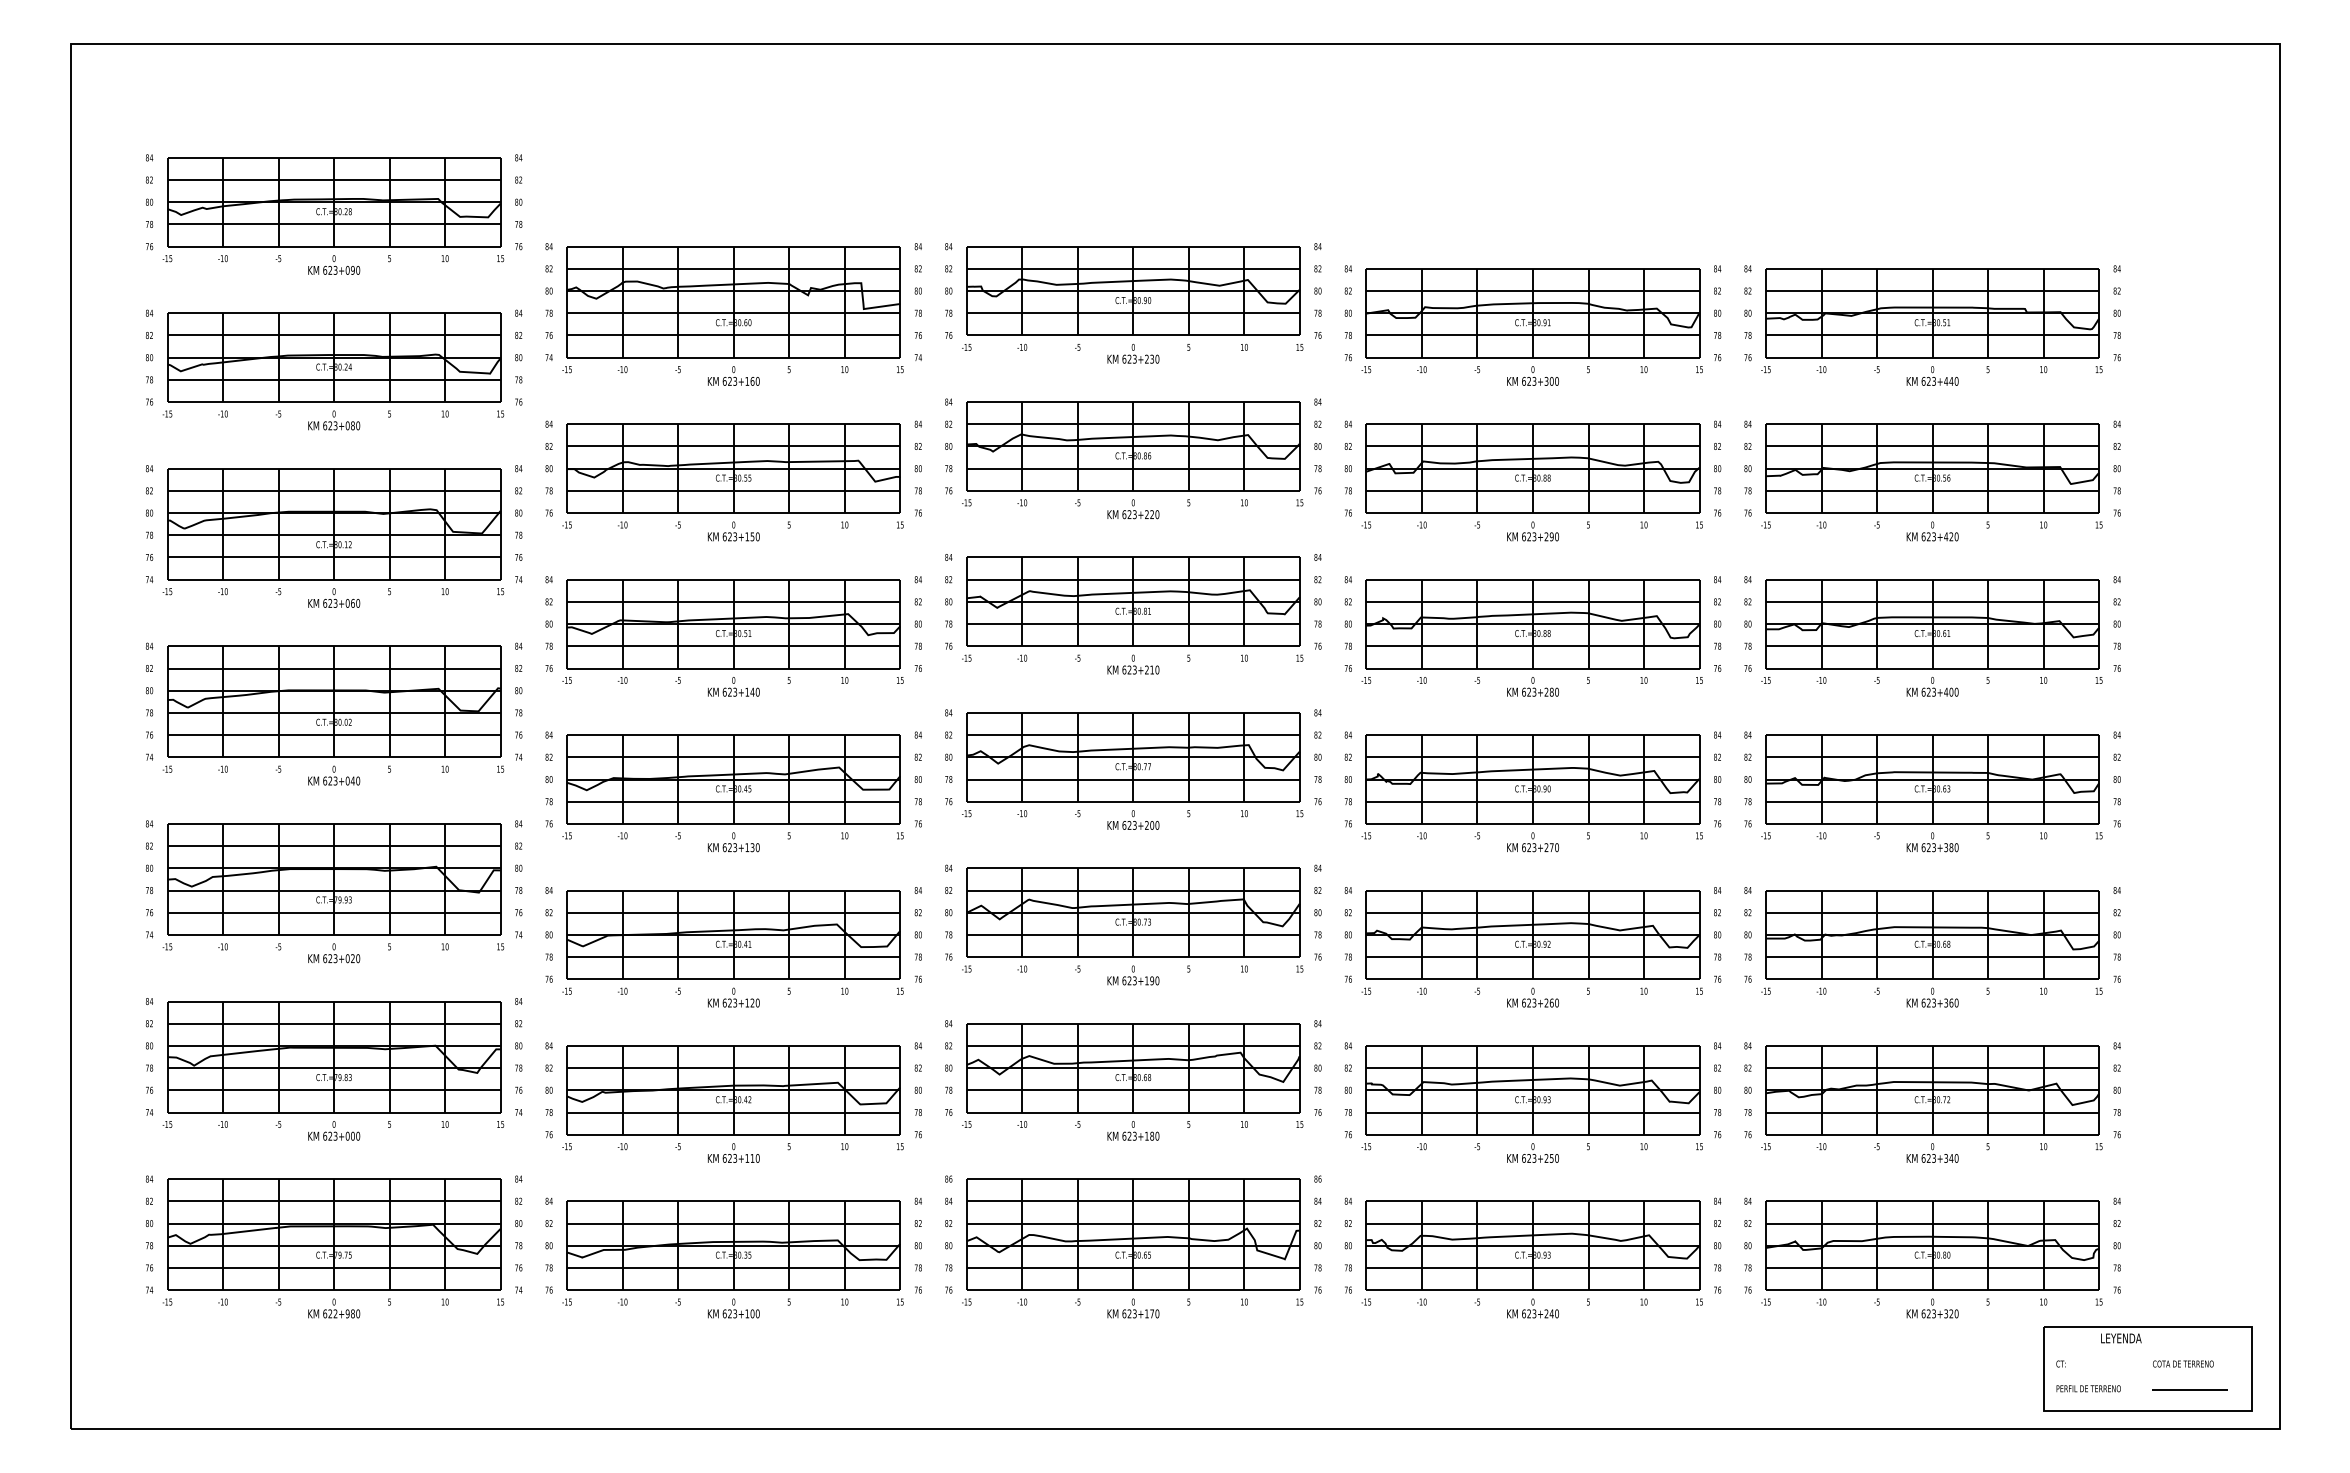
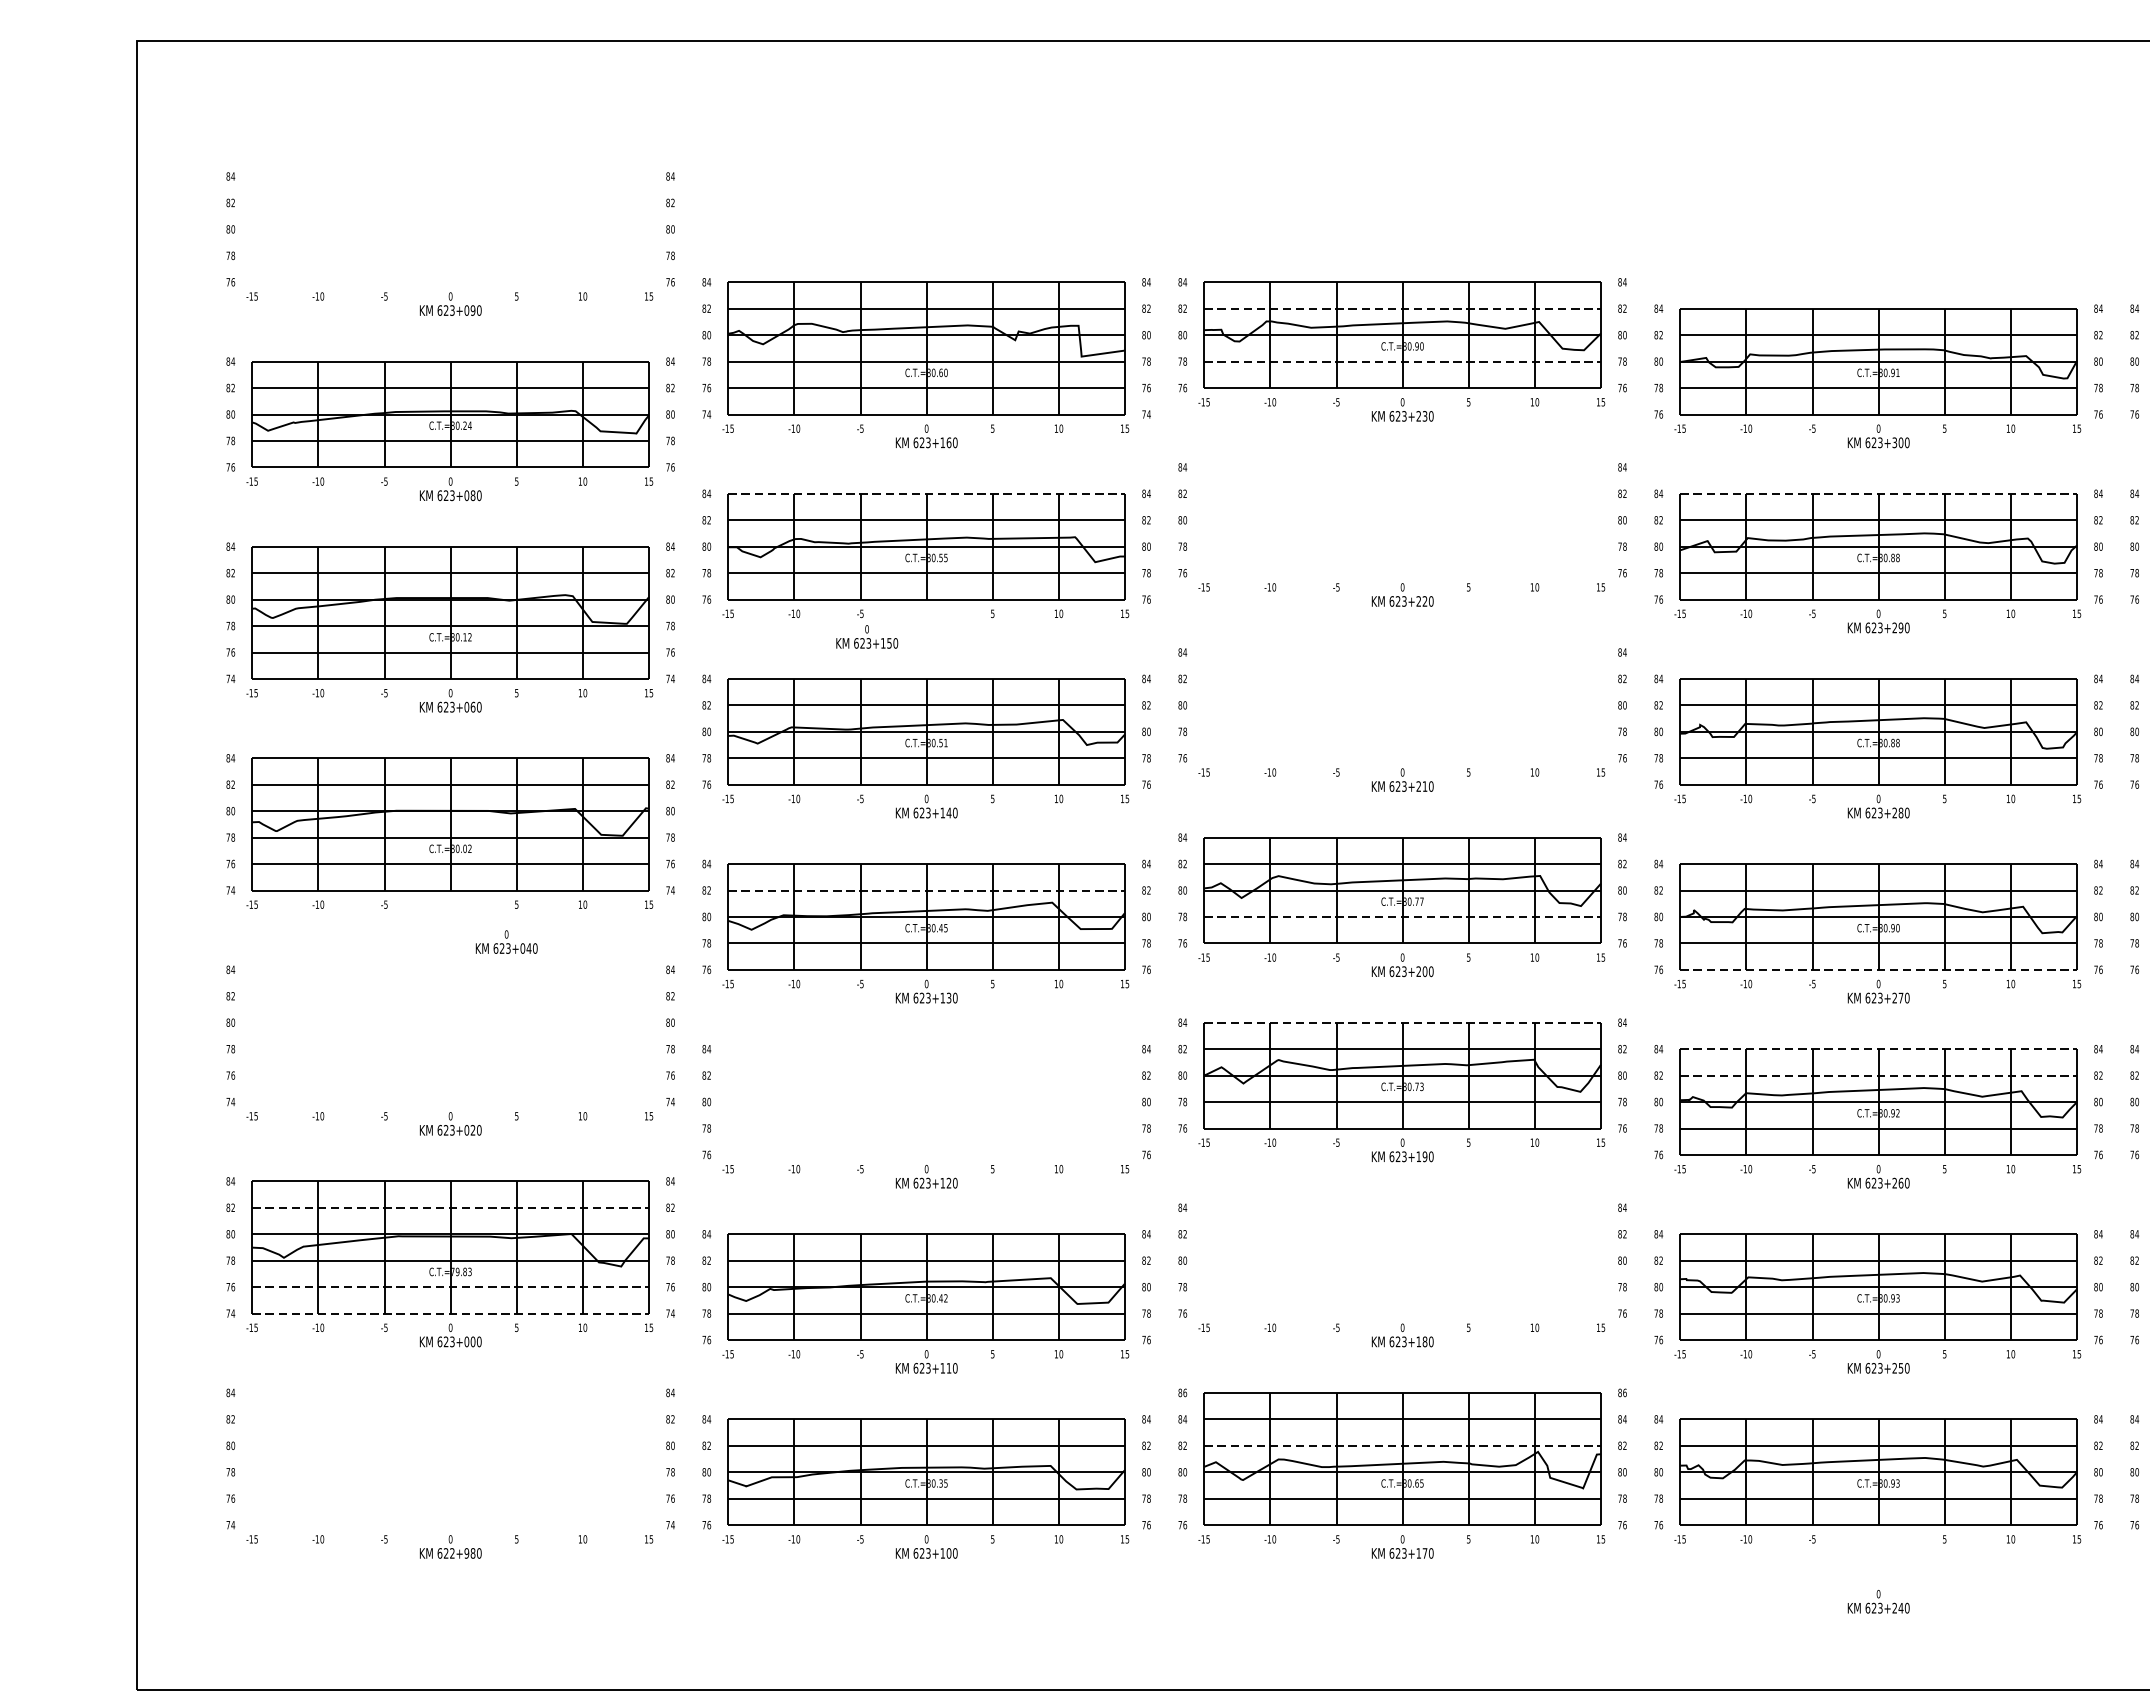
part: (334, 202) -> (451, 229), removed
line: (1133, 268) -> (1402, 308), solid -> dashed
line: (1133, 313) -> (1402, 361), solid -> dashed
line: (733, 424) -> (926, 494), solid -> dashed
line: (1532, 424) -> (1878, 494), solid -> dashed
part: (1133, 446) -> (1402, 520), removed
text: (733, 531) -> (866, 637), moved
part: (1133, 601) -> (1402, 704), removed
line: (733, 757) -> (926, 890), solid -> dashed
text: (334, 775) -> (507, 941), moved
line: (1133, 779) -> (1402, 916), solid -> dashed
line: (1532, 823) -> (1878, 969), solid -> dashed
line: (1133, 868) -> (1402, 1022), solid -> dashed
part: (334, 879) -> (451, 1036), removed
line: (1532, 890) -> (1878, 1049), solid -> dashed
line: (1532, 912) -> (1878, 1075), solid -> dashed
part: (733, 934) -> (926, 1101), removed
line: (334, 1023) -> (451, 1207), solid -> dashed
part: (1133, 1068) -> (1402, 1261), removed
line: (334, 1090) -> (451, 1287), solid -> dashed
line: (334, 1112) -> (451, 1313), solid -> dashed
line: (1133, 1223) -> (1402, 1445), solid -> dashed
part: (334, 1234) -> (451, 1458), removed
text: (1532, 1308) -> (1878, 1601), moved

